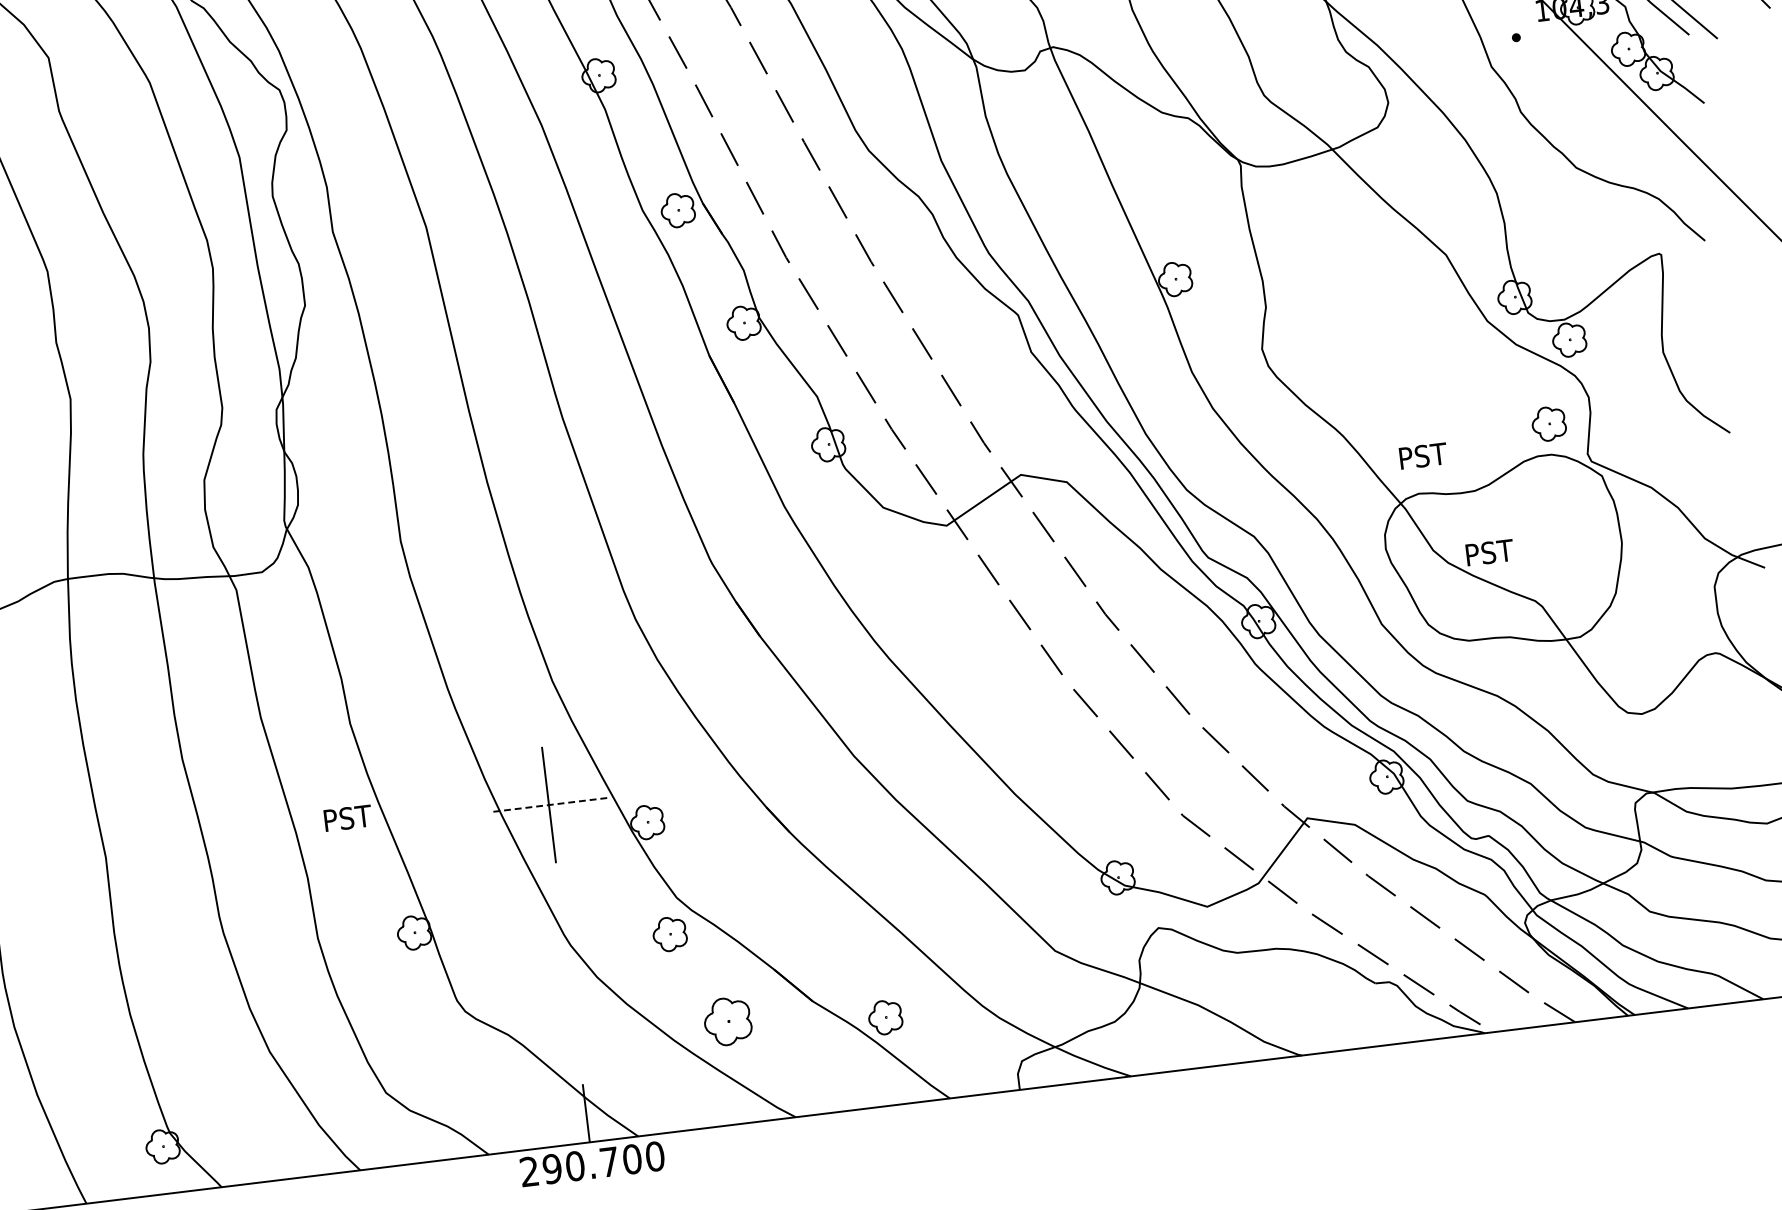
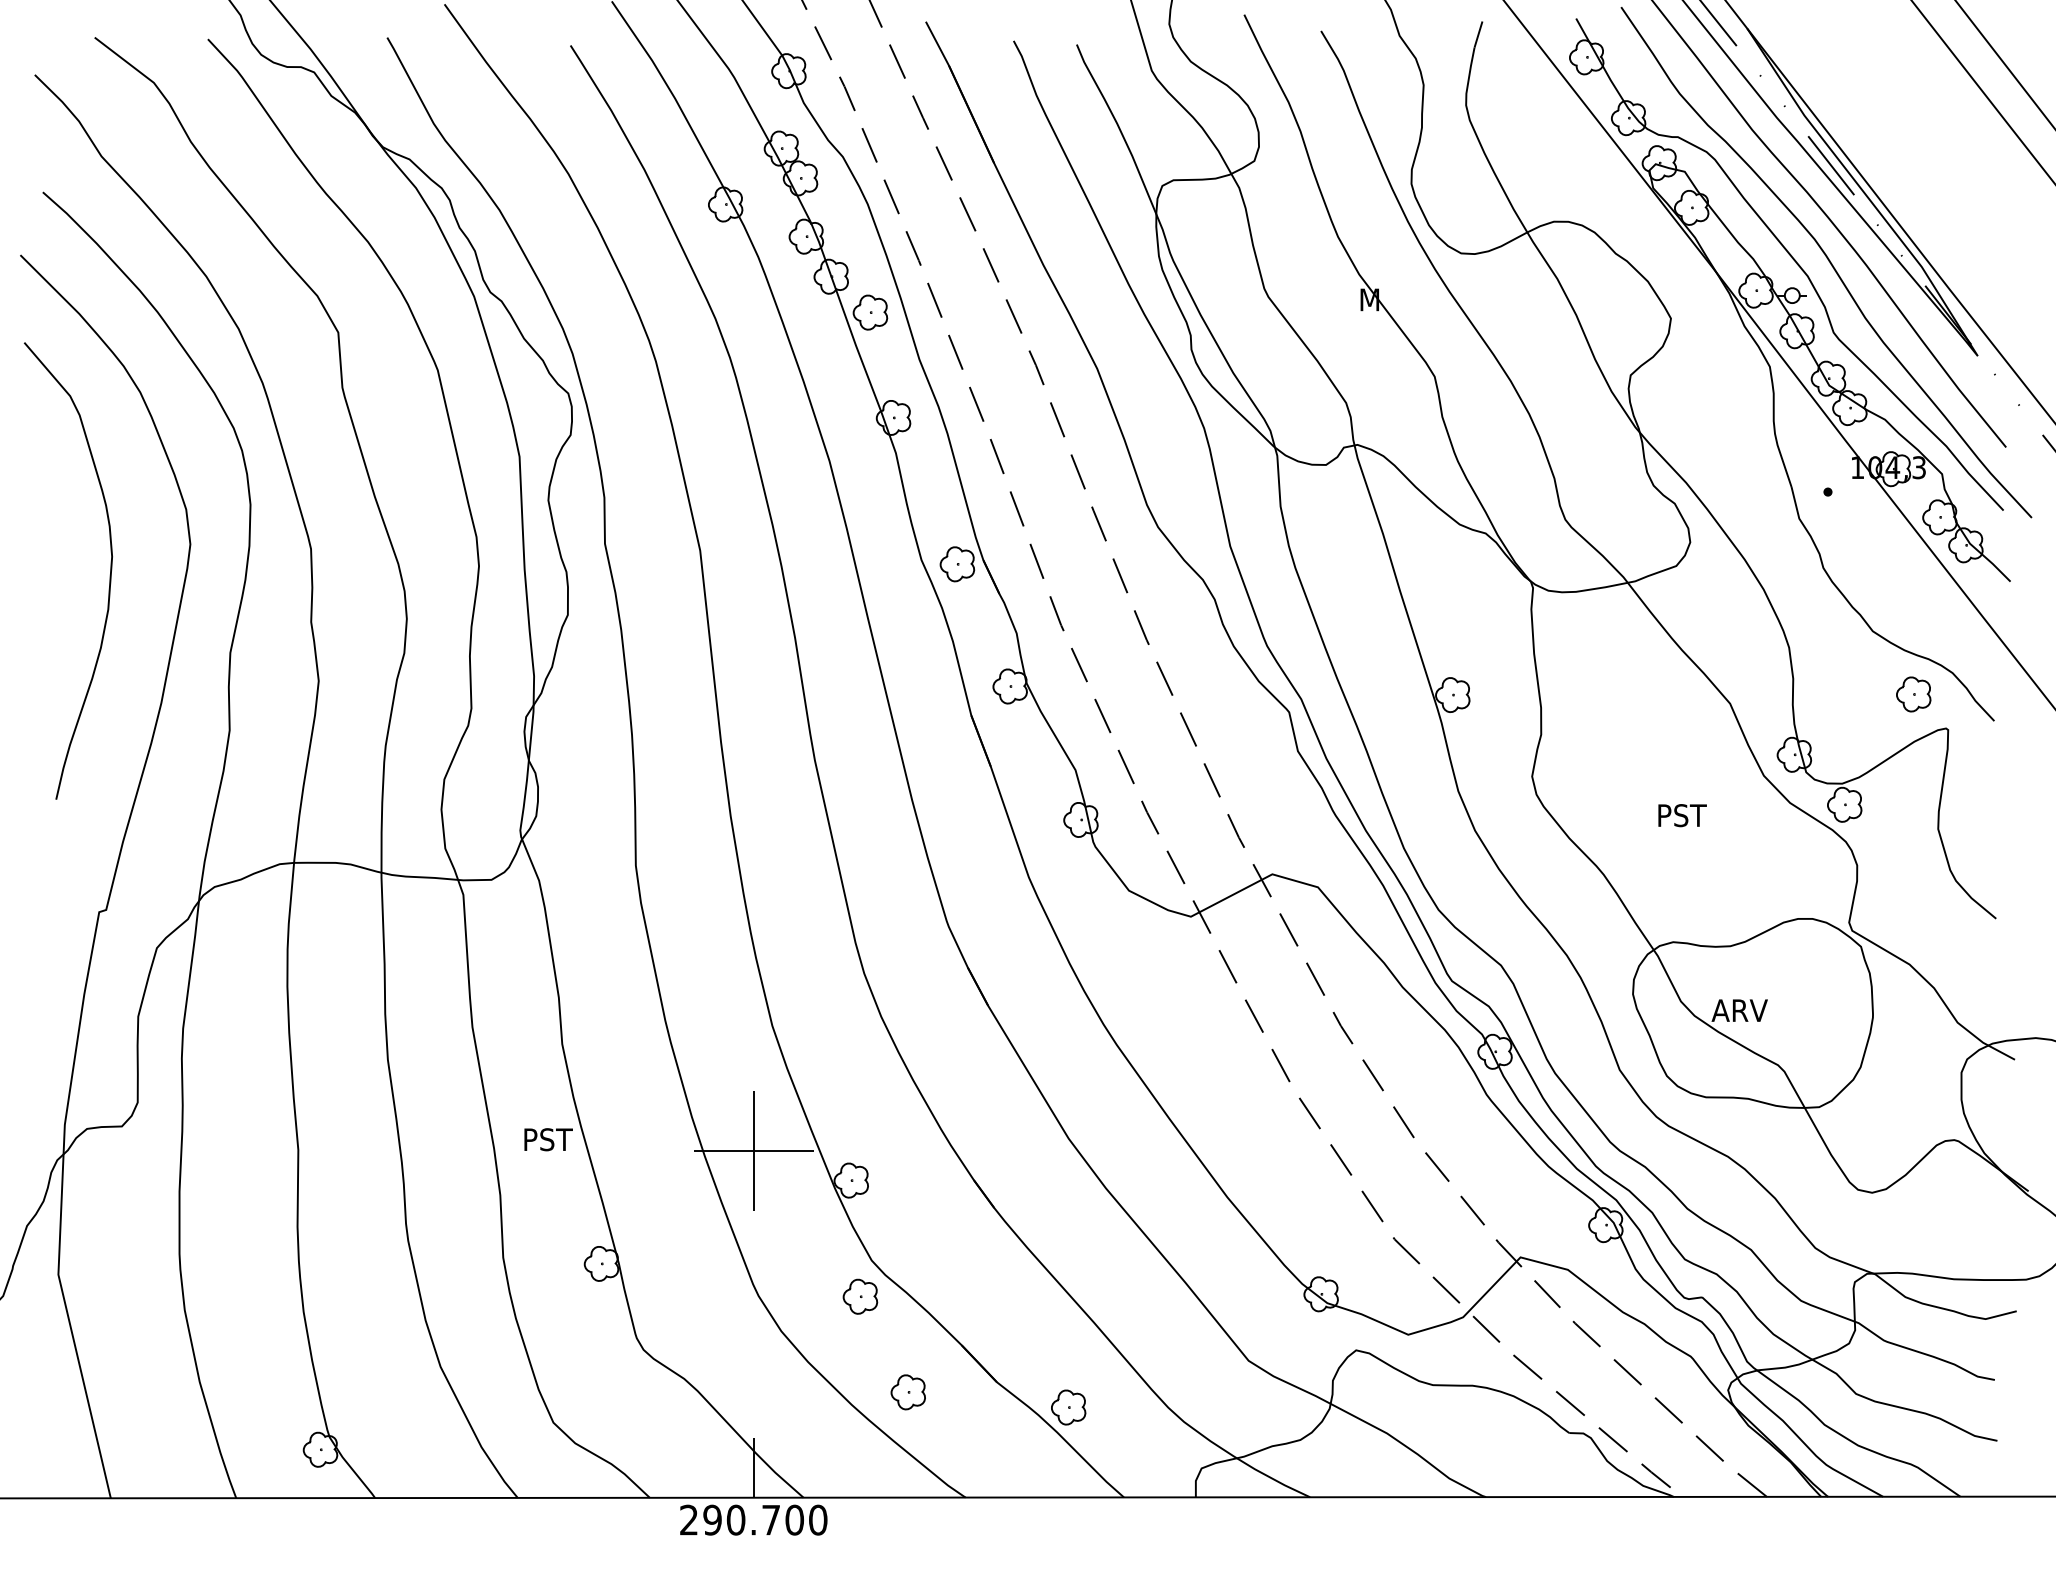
part: (1548, 424) -> (1913, 694), moved
text: (1423, 455) -> (1682, 815), moved
text: (1491, 552) -> (1739, 1010), PST -> ARV
line: (548, 804) -> (753, 1150), dashed -> solid
part: (726, 1021) -> (907, 1392), size x0.71

